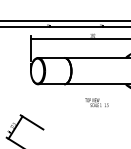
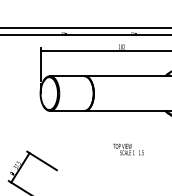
text: (96, 102) -> (128, 149), moved

